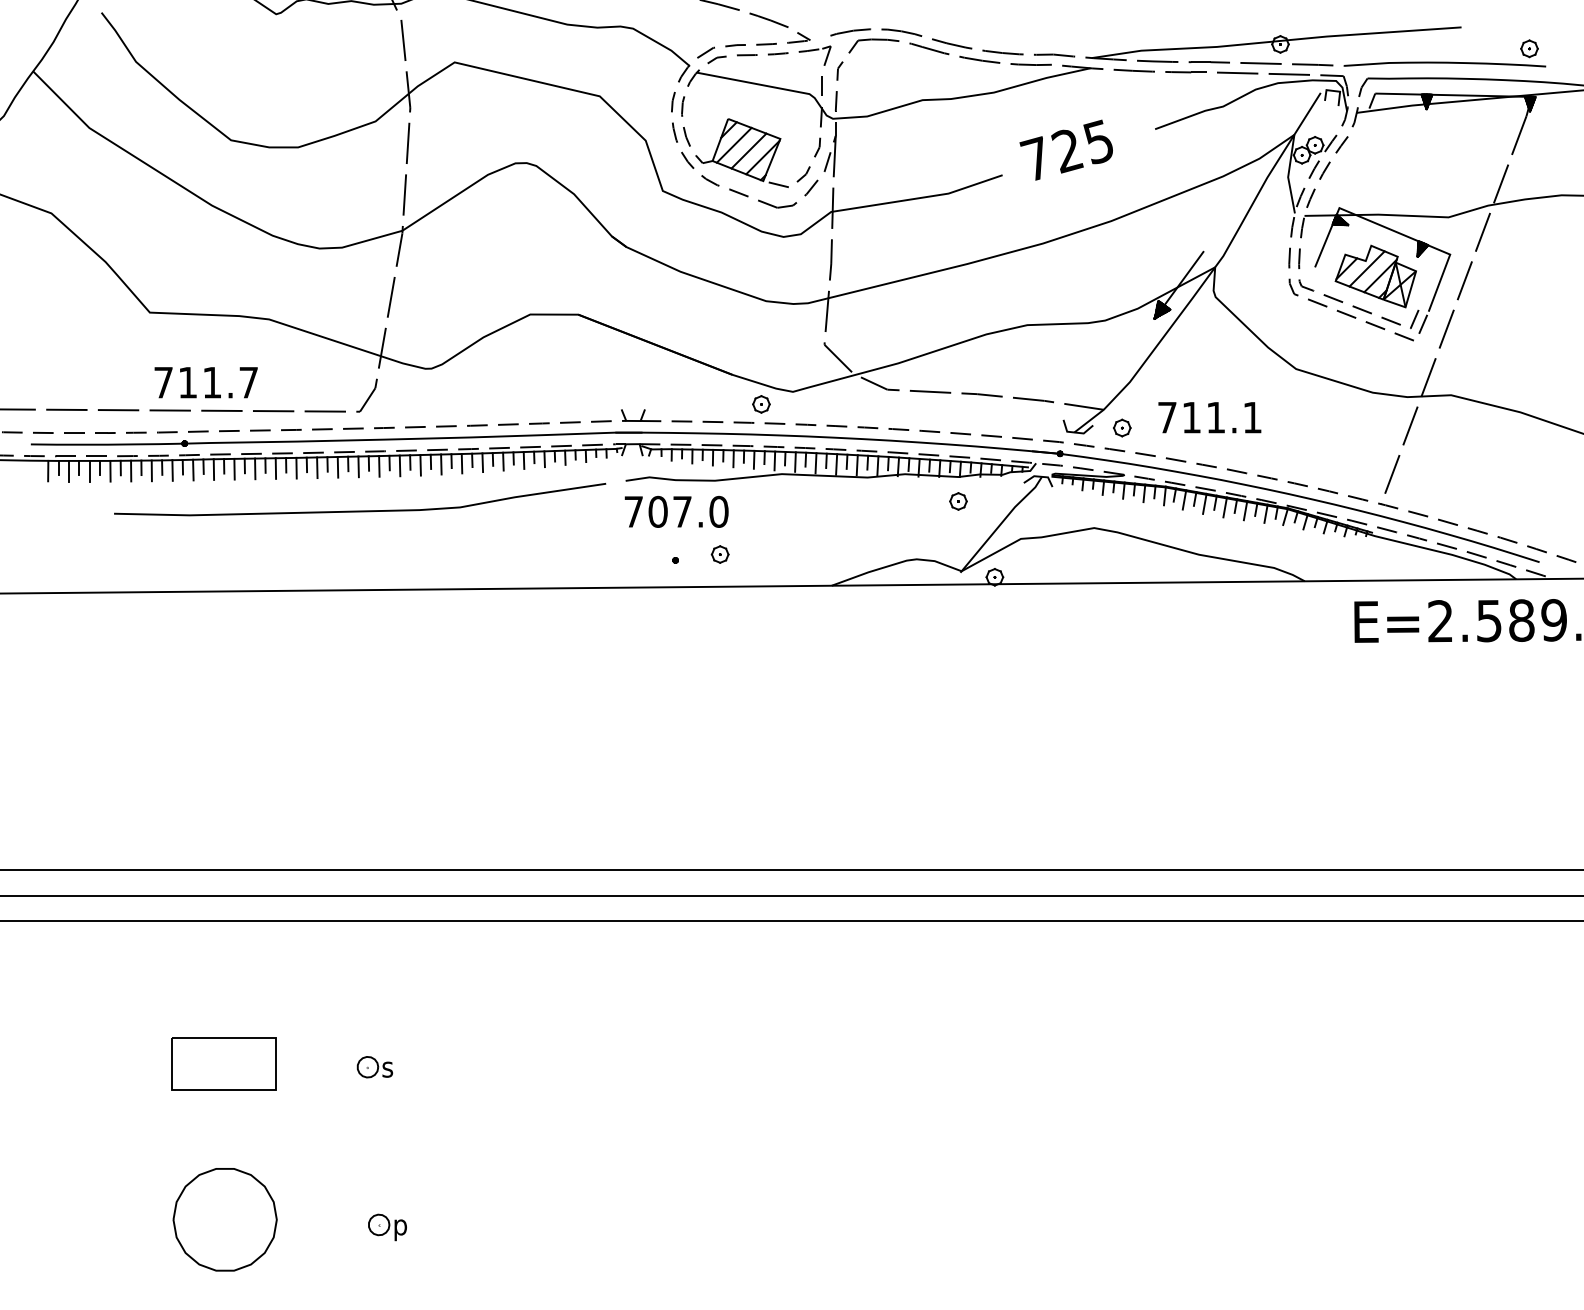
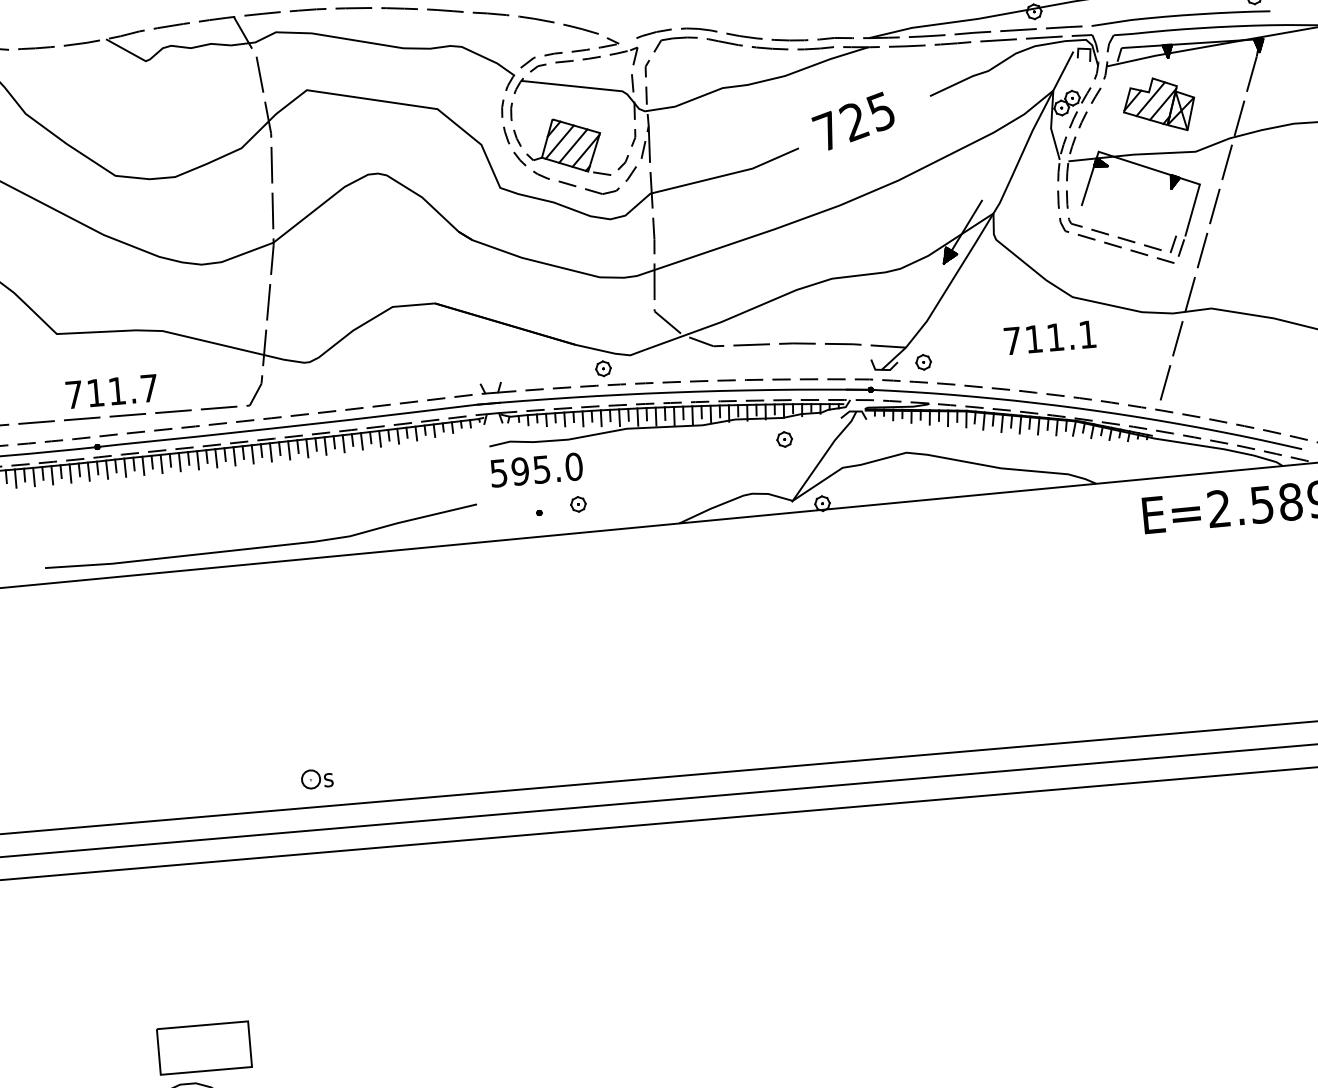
part: (1375, 276) -> (1158, 105), moved
text: (1209, 417) -> (1049, 337), moved
curve: (360, 510) -> (262, 546), moved
text: (657, 511) -> (519, 471), 707.0 -> 595.0
part: (223, 1063) -> (203, 1047), moved
part: (374, 1067) -> (316, 779), moved

